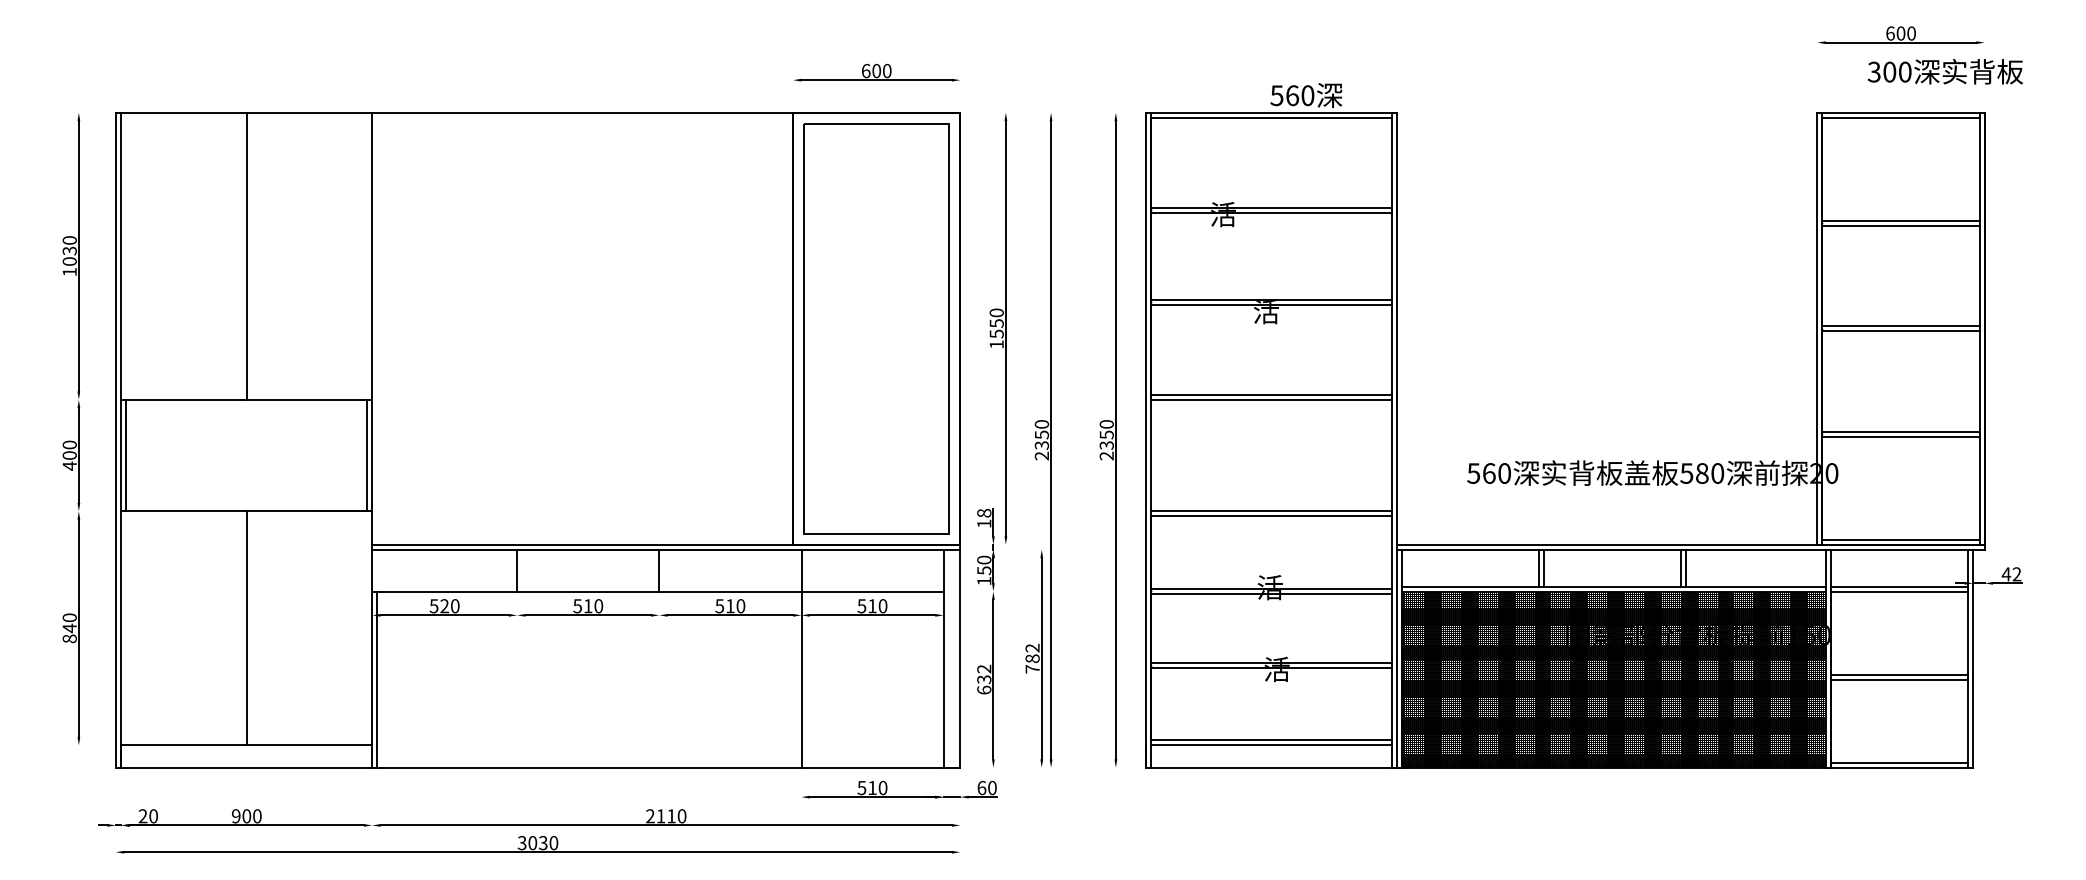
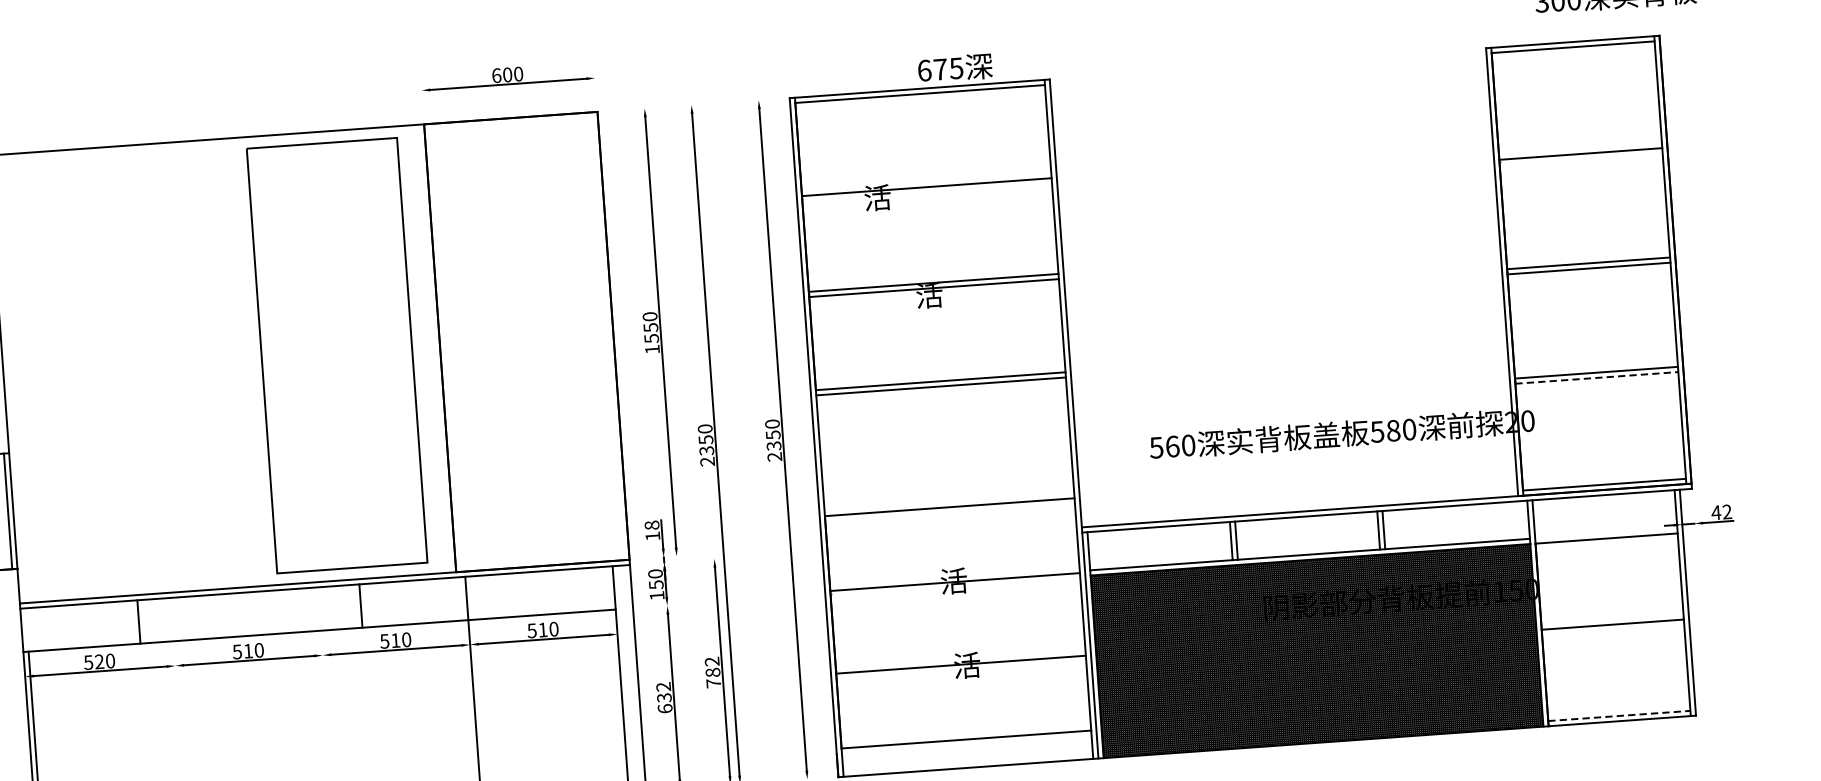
text: (1292, 95) -> (940, 69), 560 -> 675
line: (1270, 212) -> (926, 192), removed
line: (1900, 225) -> (1580, 158), removed
part: (876, 328) -> (336, 355), moved
line: (1901, 436) -> (1597, 377), solid -> dashed
line: (1270, 511) -> (948, 502), removed
line: (517, 570) -> (139, 621), moved
line: (659, 570) -> (361, 605), moved
line: (1898, 586) -> (1605, 533), removed
line: (1270, 593) -> (954, 587), removed
line: (1270, 663) -> (959, 659), removed
line: (1898, 679) -> (1612, 629), removed
line: (1270, 745) -> (966, 744), removed
line: (1899, 762) -> (1619, 715), solid -> dashed

